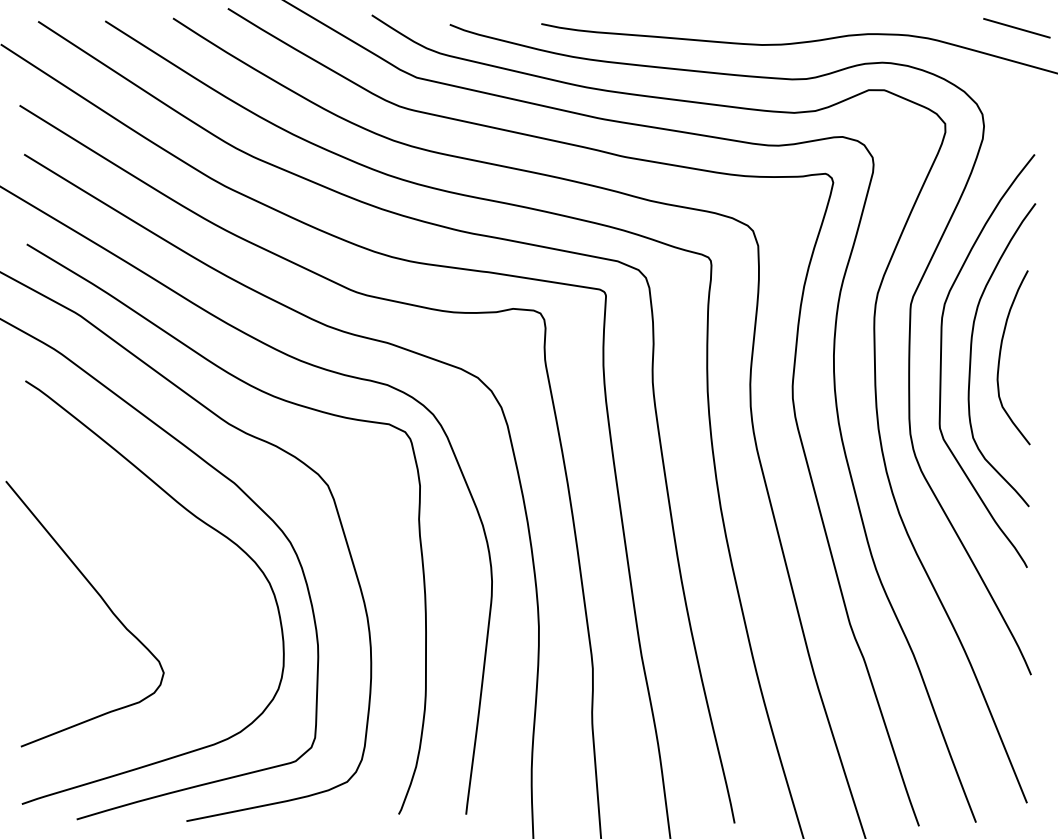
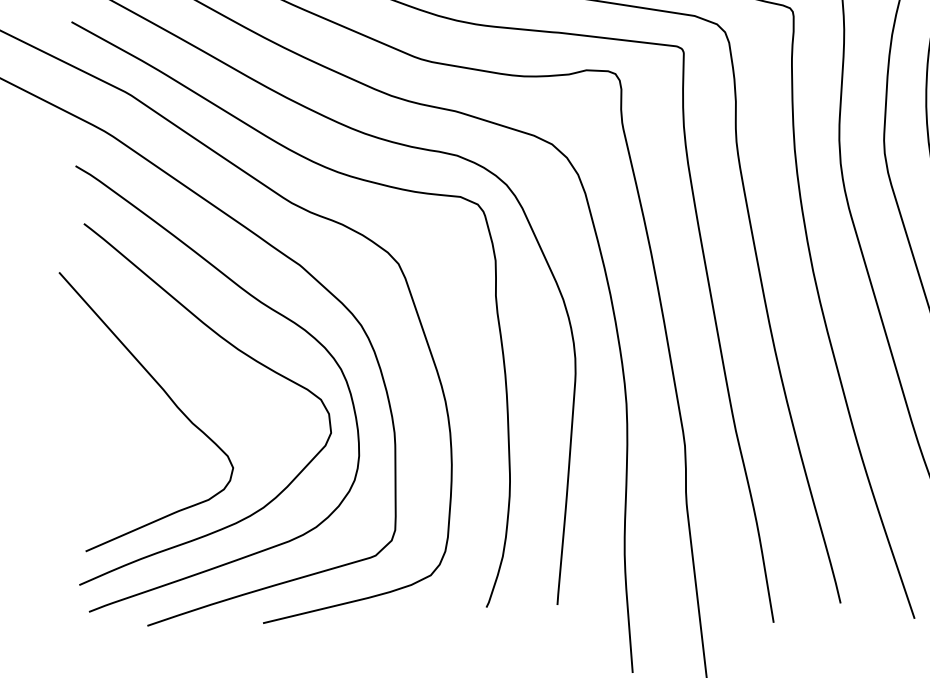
curve: (170, 560) -> (235, 349), added

